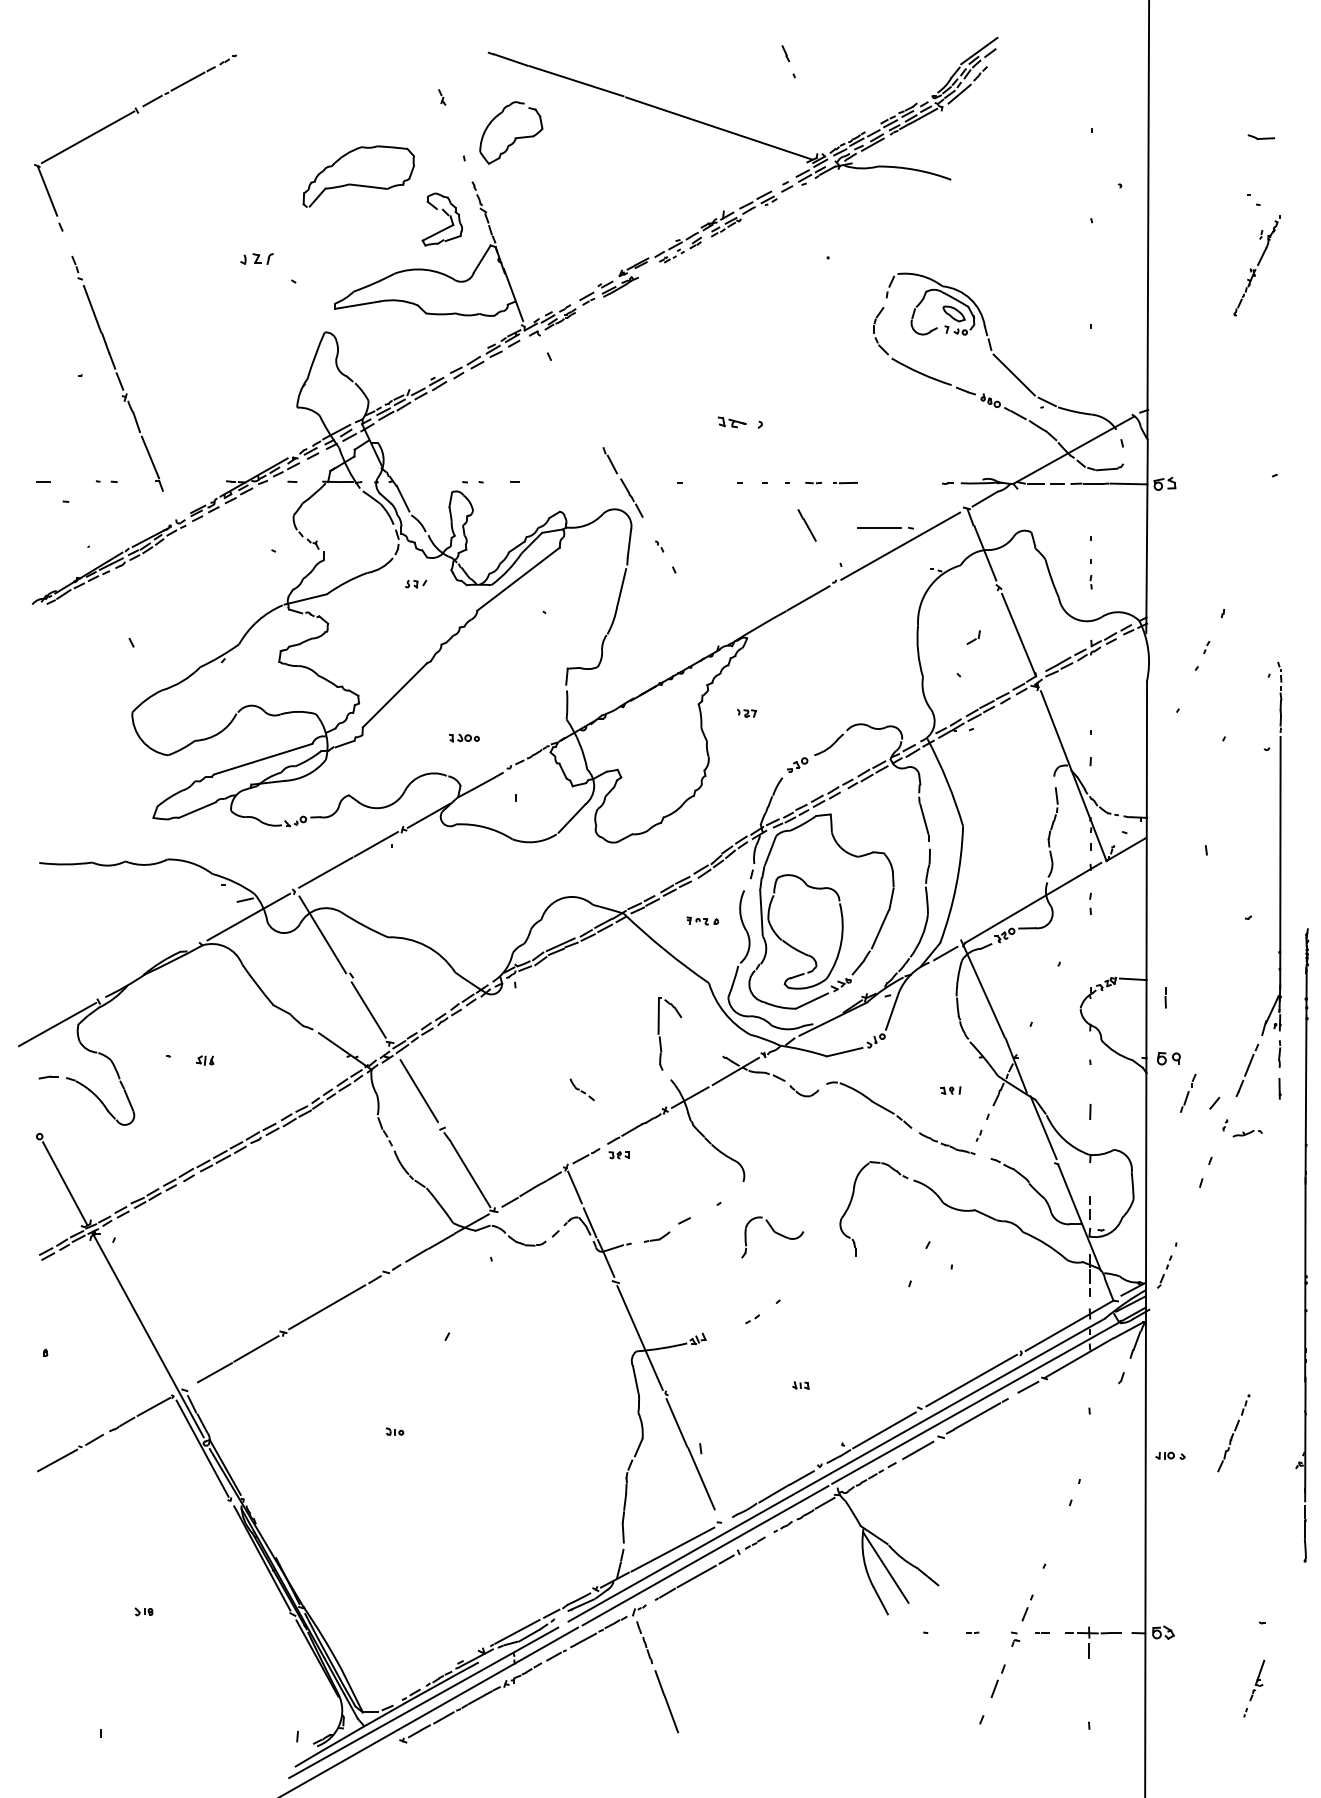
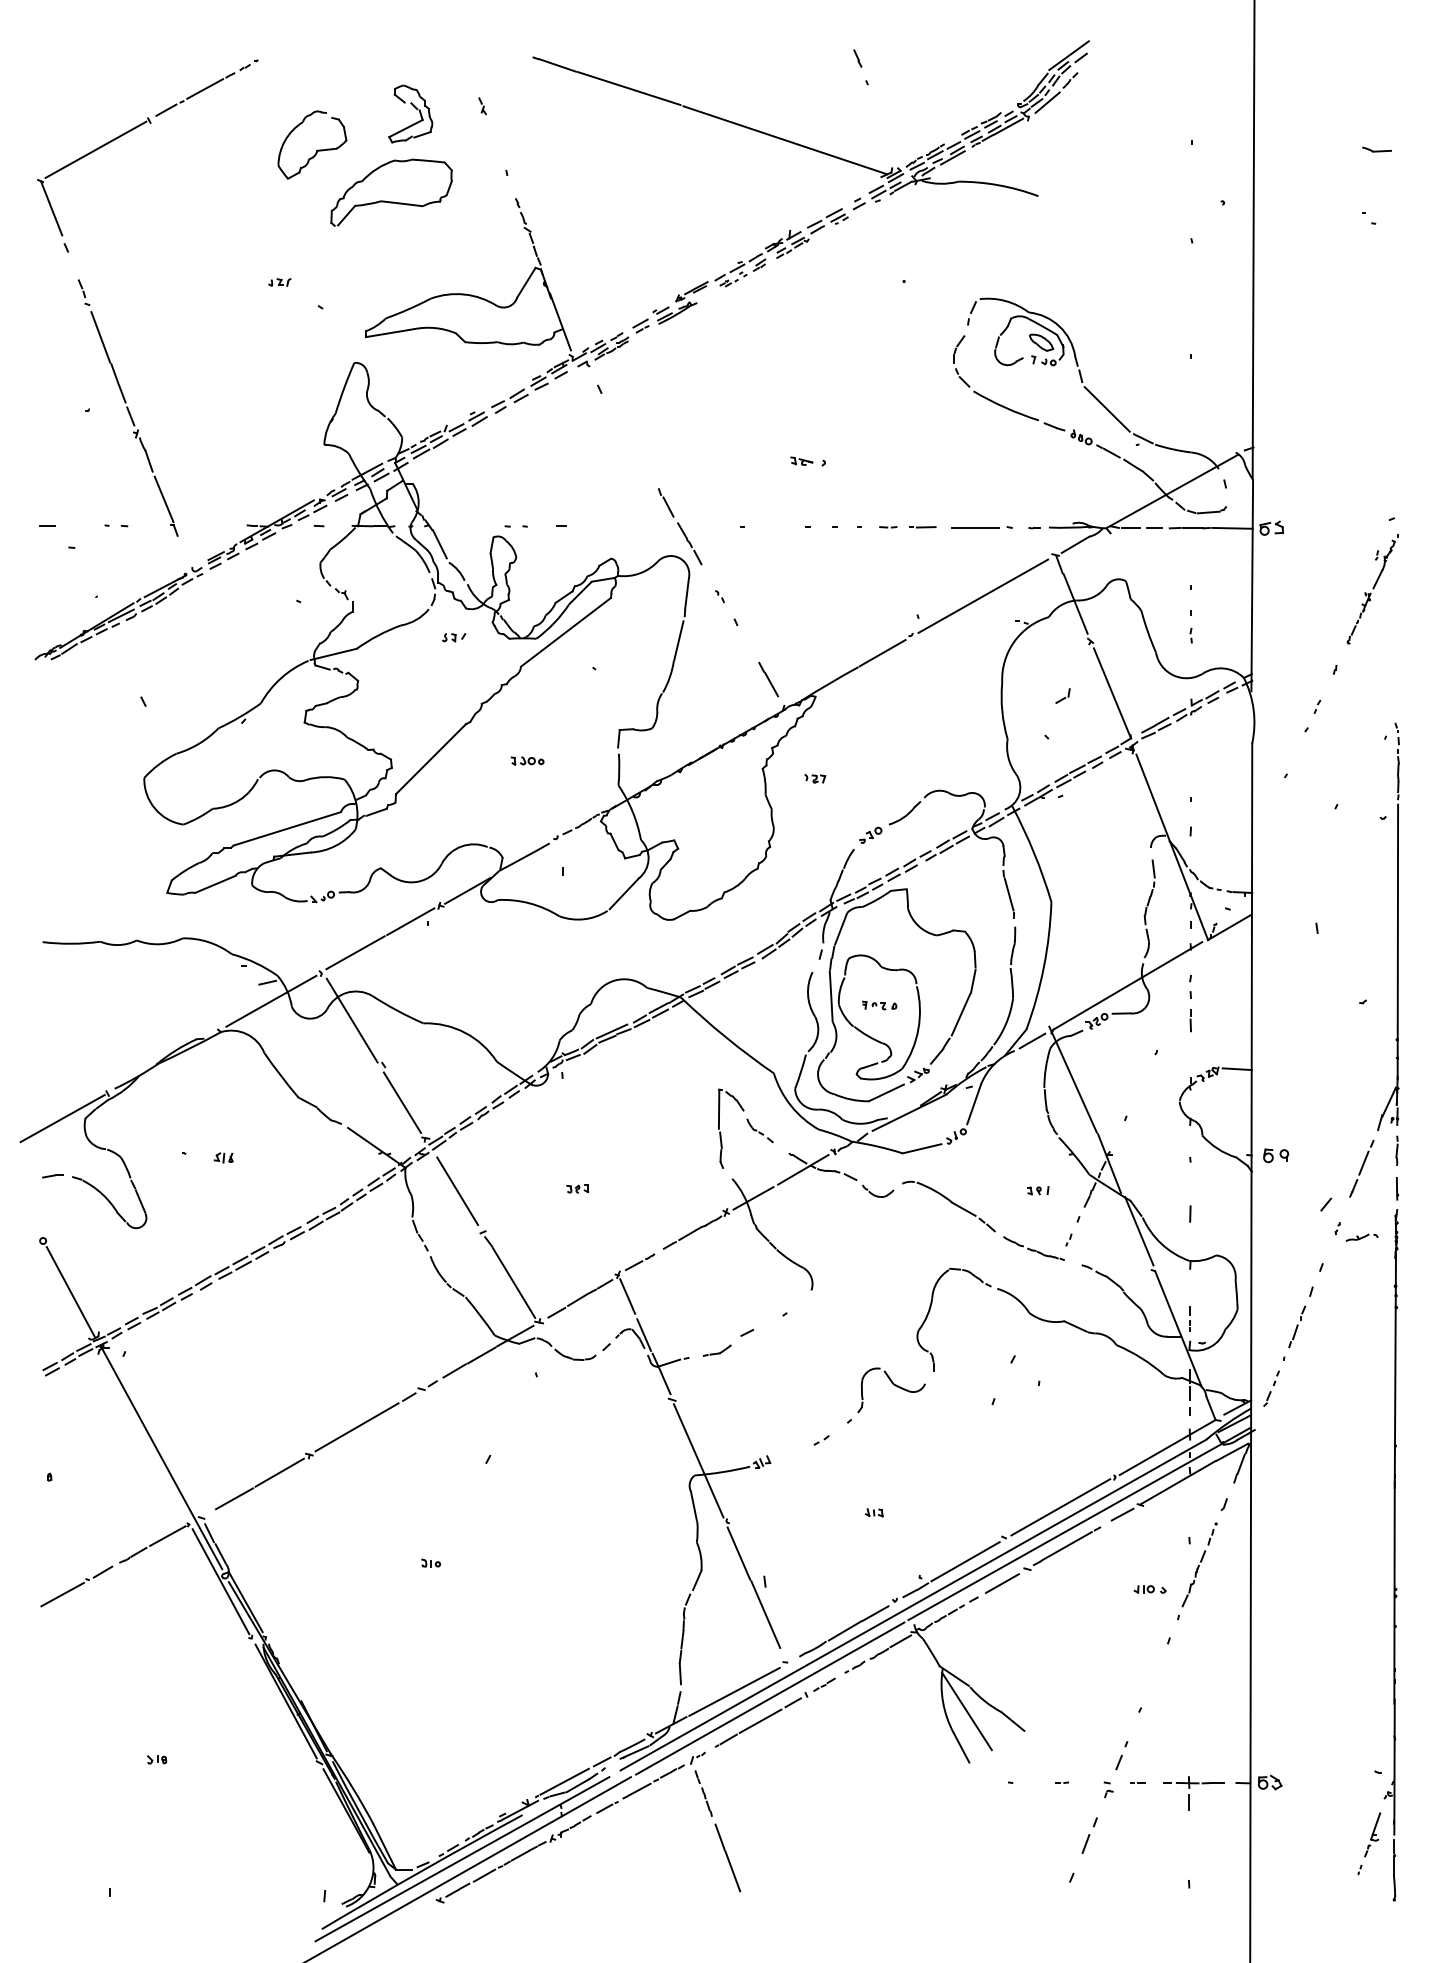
part: (511, 132) -> (312, 144), moved
part: (446, 214) -> (415, 108), moved
part: (255, 258) -> (278, 282), size x0.62
part: (1256, 265) -> (1371, 588), moved
part: (740, 422) -> (808, 461), size x0.71
line: (806, 525) -> (767, 679), moved
part: (885, 527) -> (981, 526), moved
part: (464, 737) -> (527, 760), moved
part: (702, 920) -> (879, 1004), moved
line: (1165, 997) -> (1190, 1020), moved
part: (581, 1089) -> (759, 1130), moved
part: (1188, 1092) -> (1297, 1325), moved
part: (618, 1155) -> (576, 1189), moved
part: (772, 1237) -> (891, 1390), moved
part: (1302, 1245) -> (1391, 1555), moved
part: (1233, 1433) -> (1199, 1565), moved
part: (1170, 1455) -> (1150, 1589), moved

